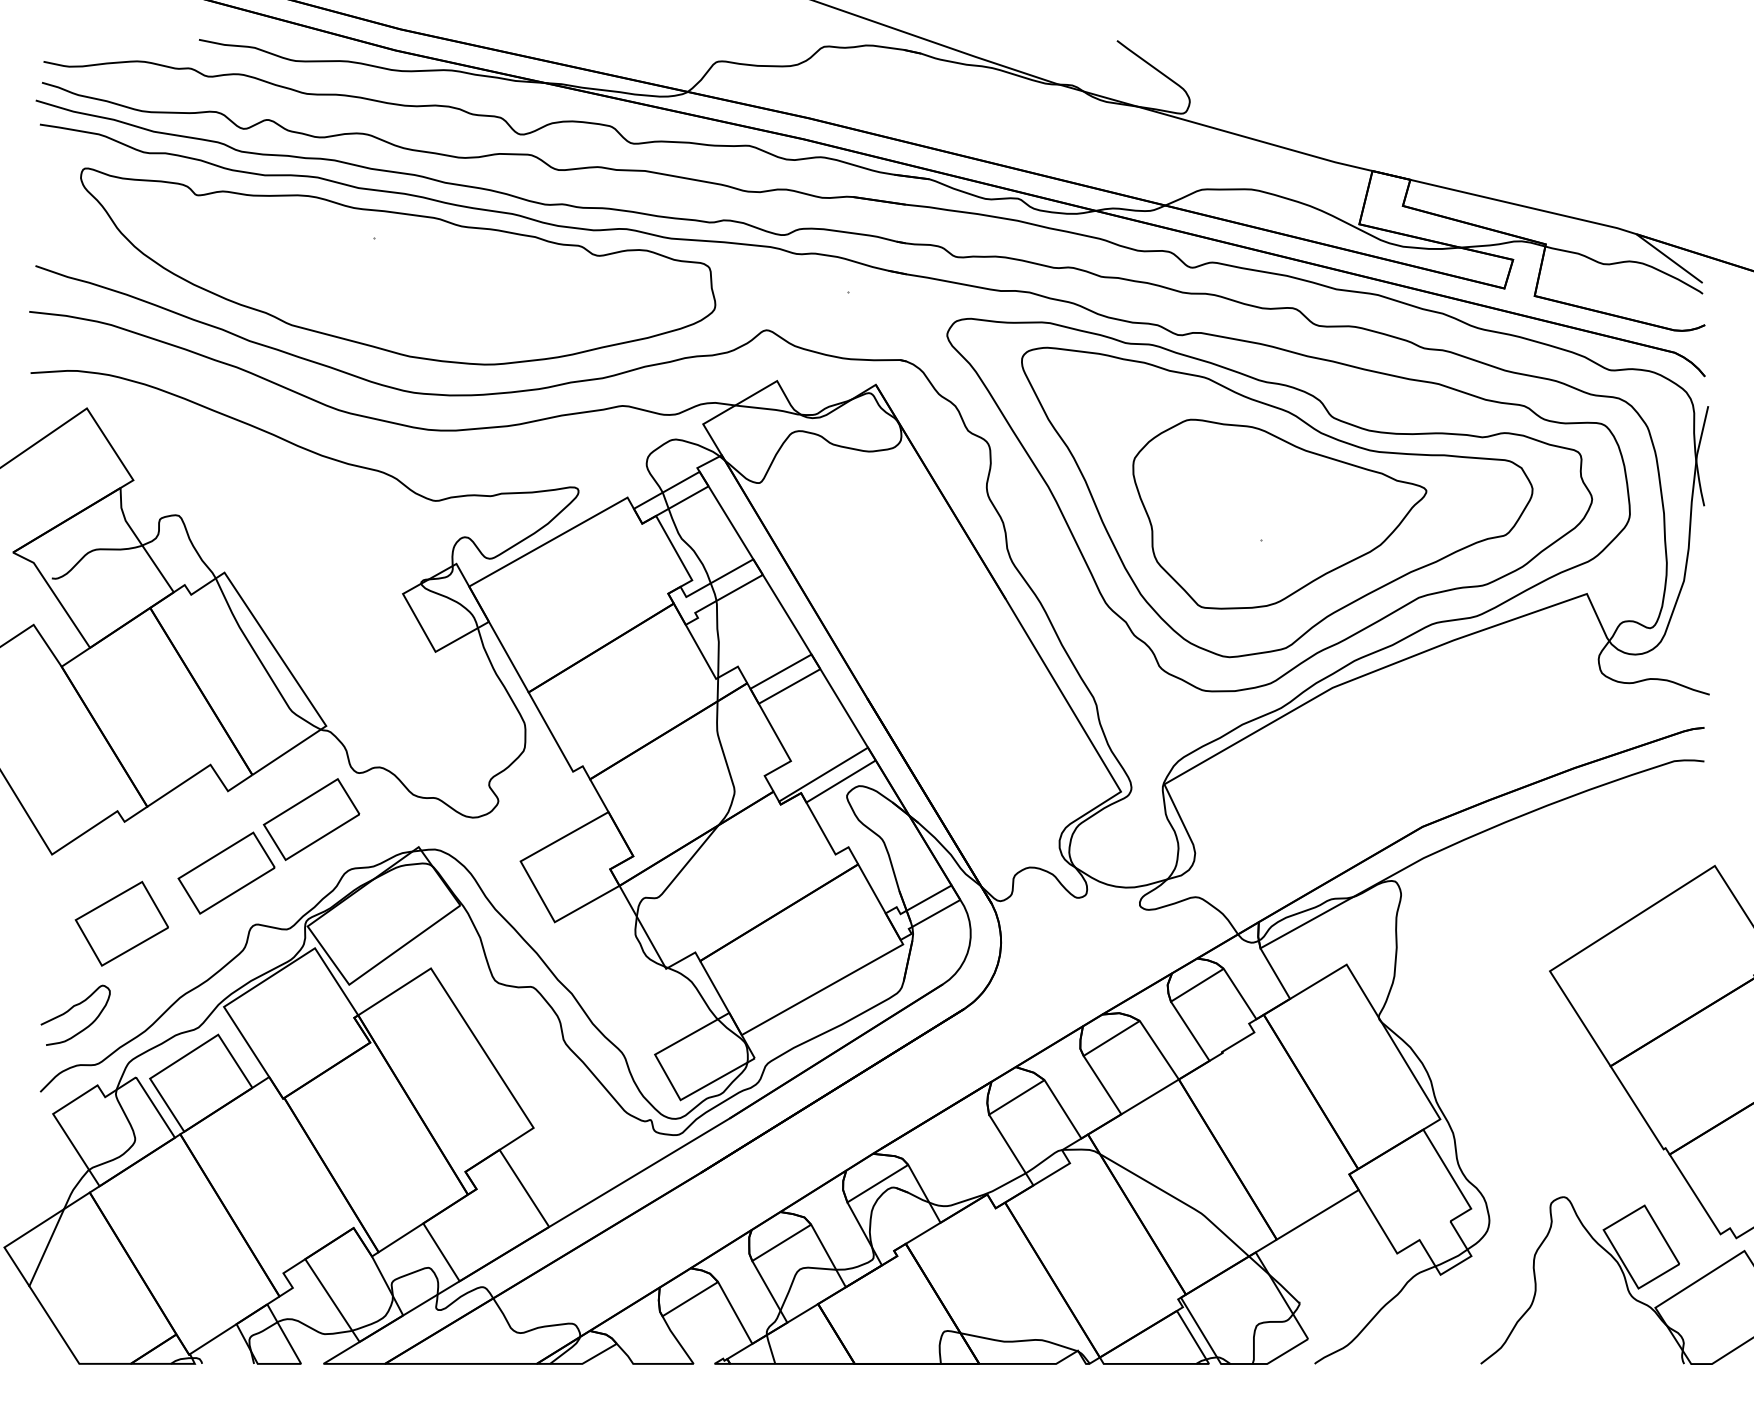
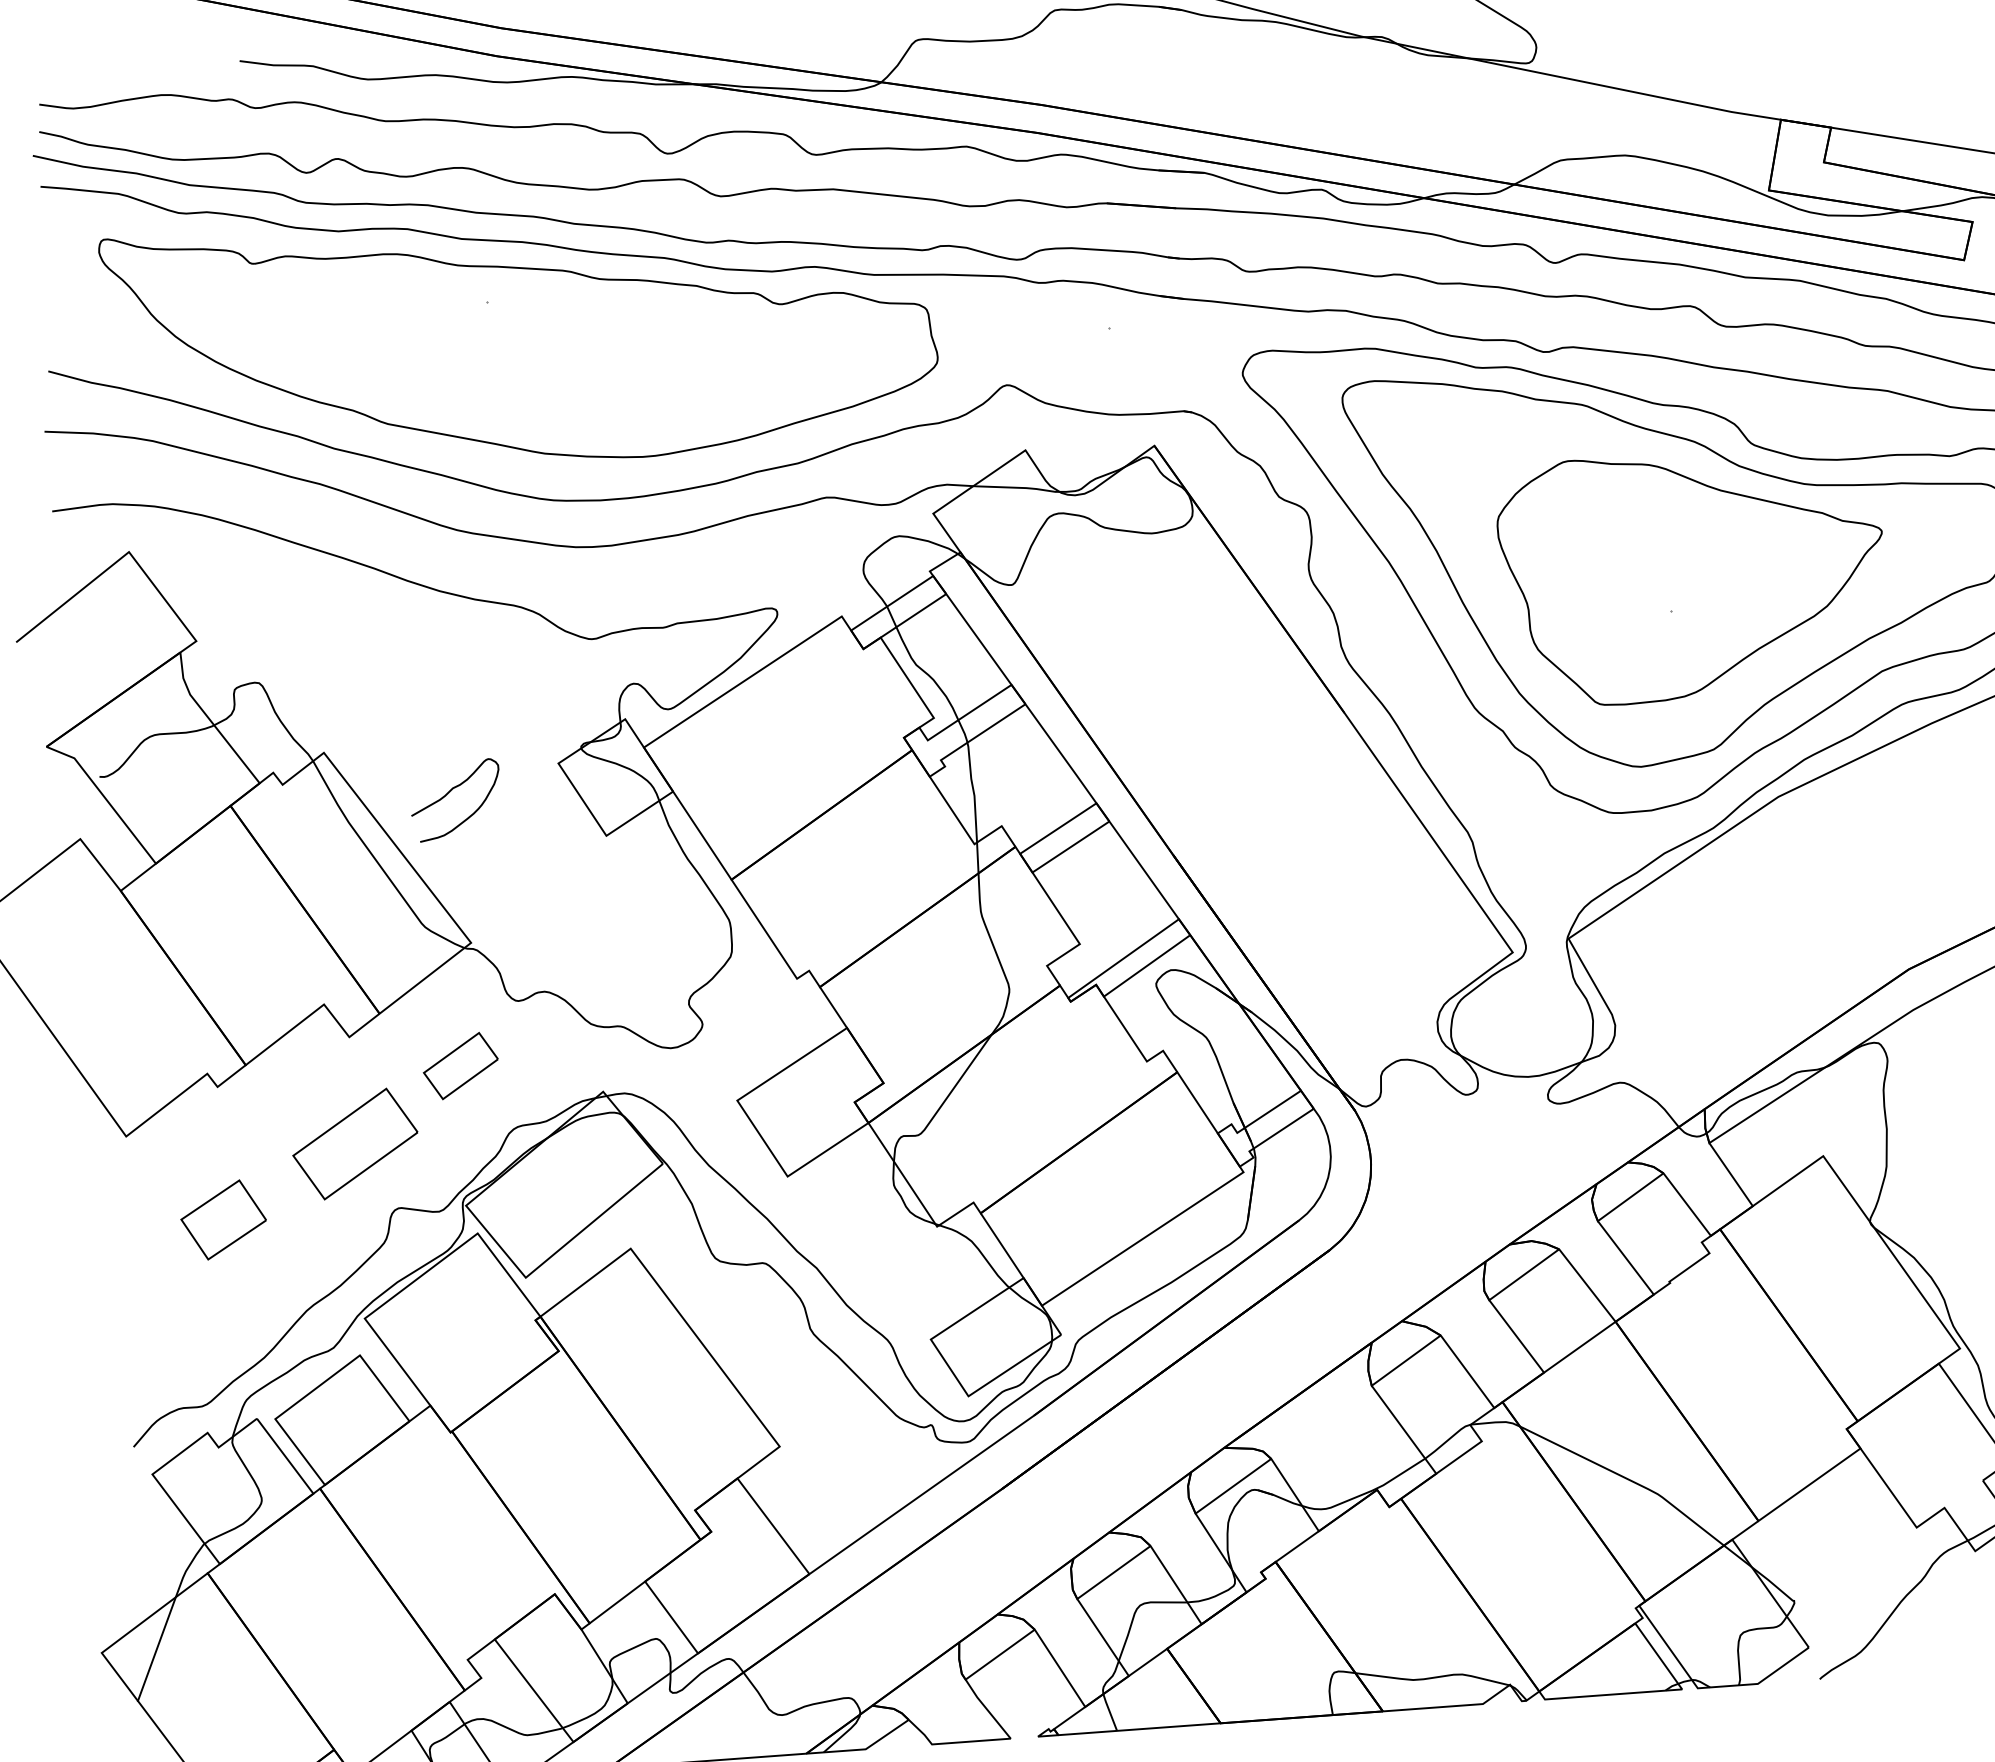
part: (311, 819) -> (460, 1066), size x0.6
part: (121, 923) -> (223, 1219), size x0.7
curve: (71, 1009) -> (449, 793), moved

